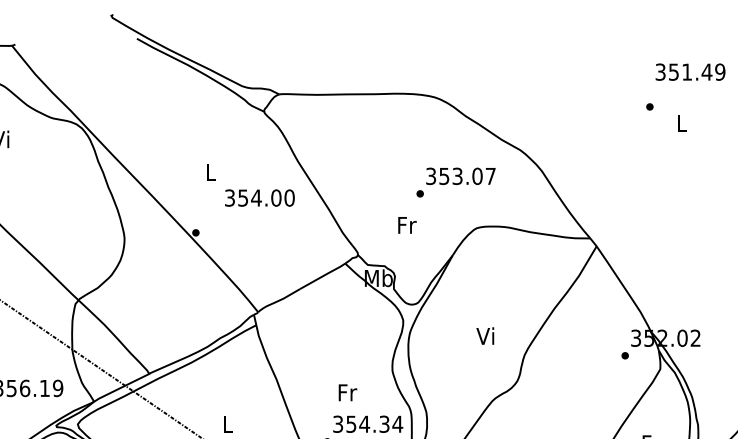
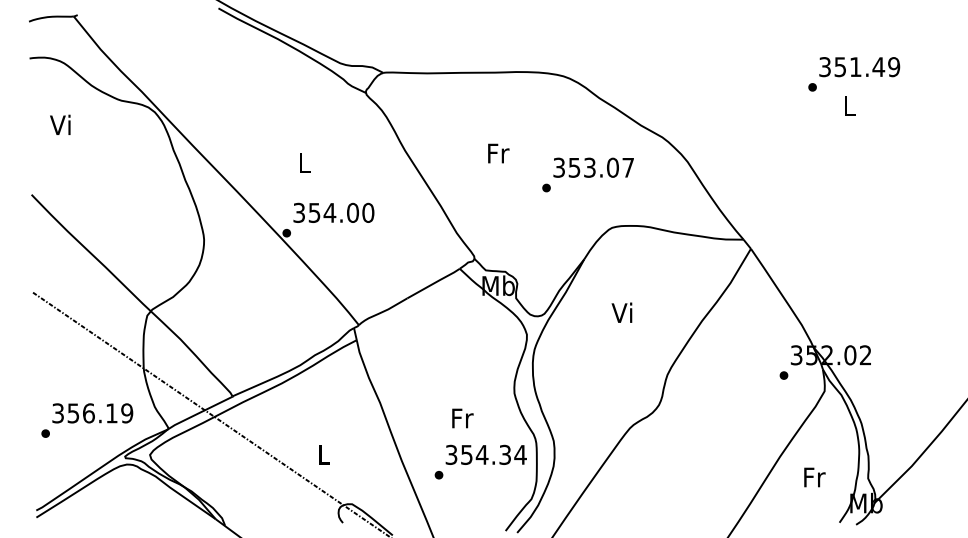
text: (690, 72) -> (859, 67), moved
text: (259, 197) -> (333, 212), moved
text: (407, 225) -> (498, 153), moved
text: (484, 335) -> (621, 312), moved

